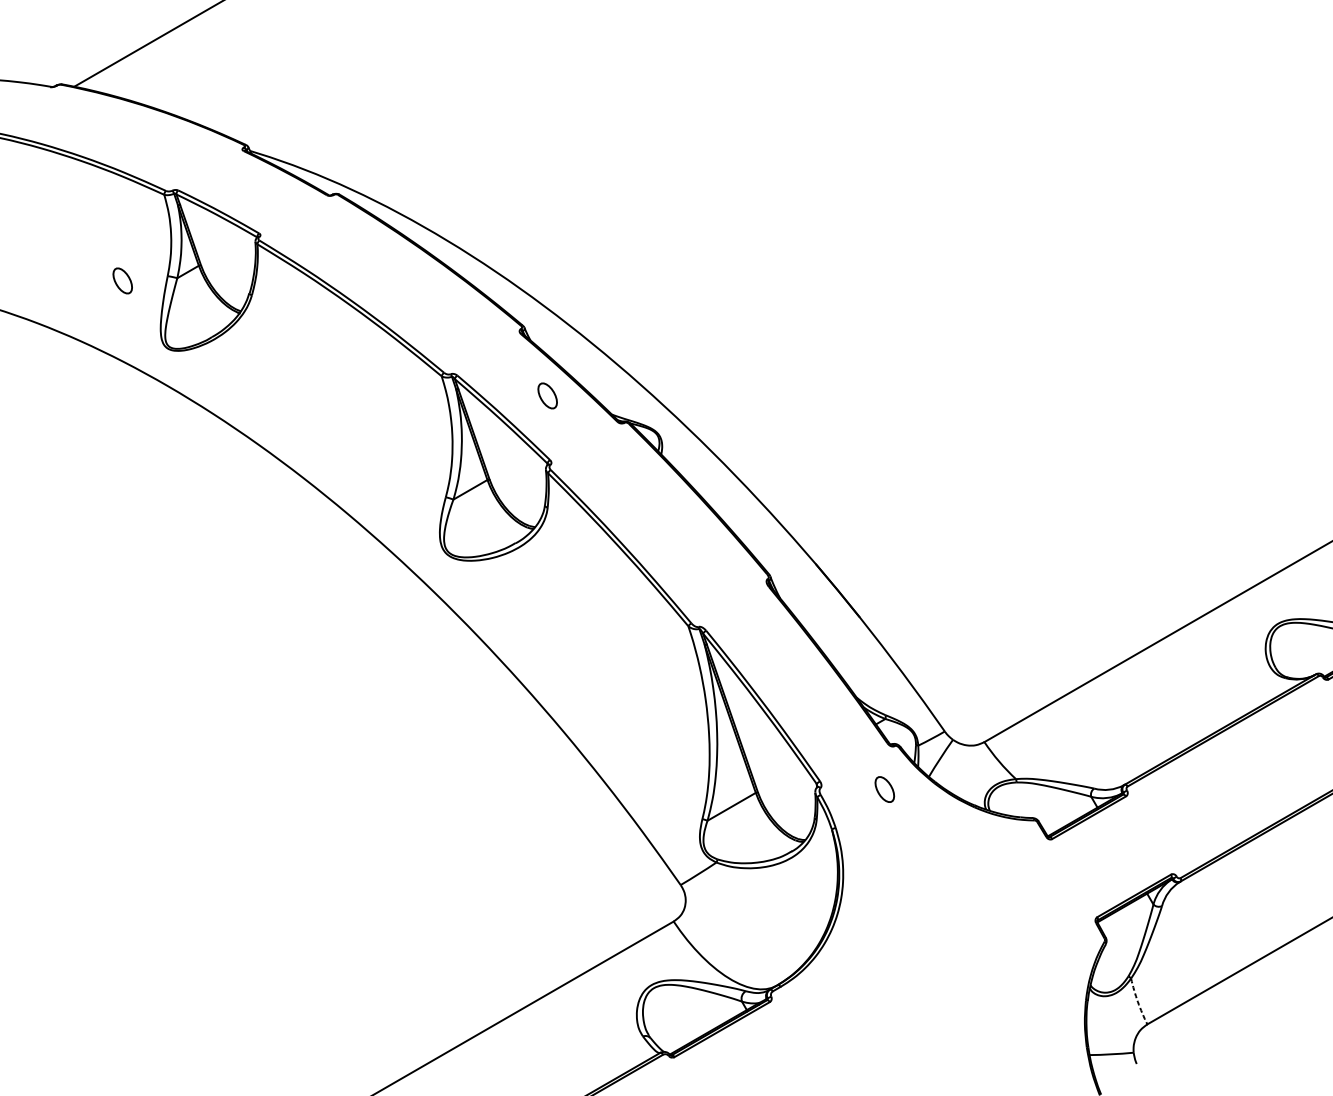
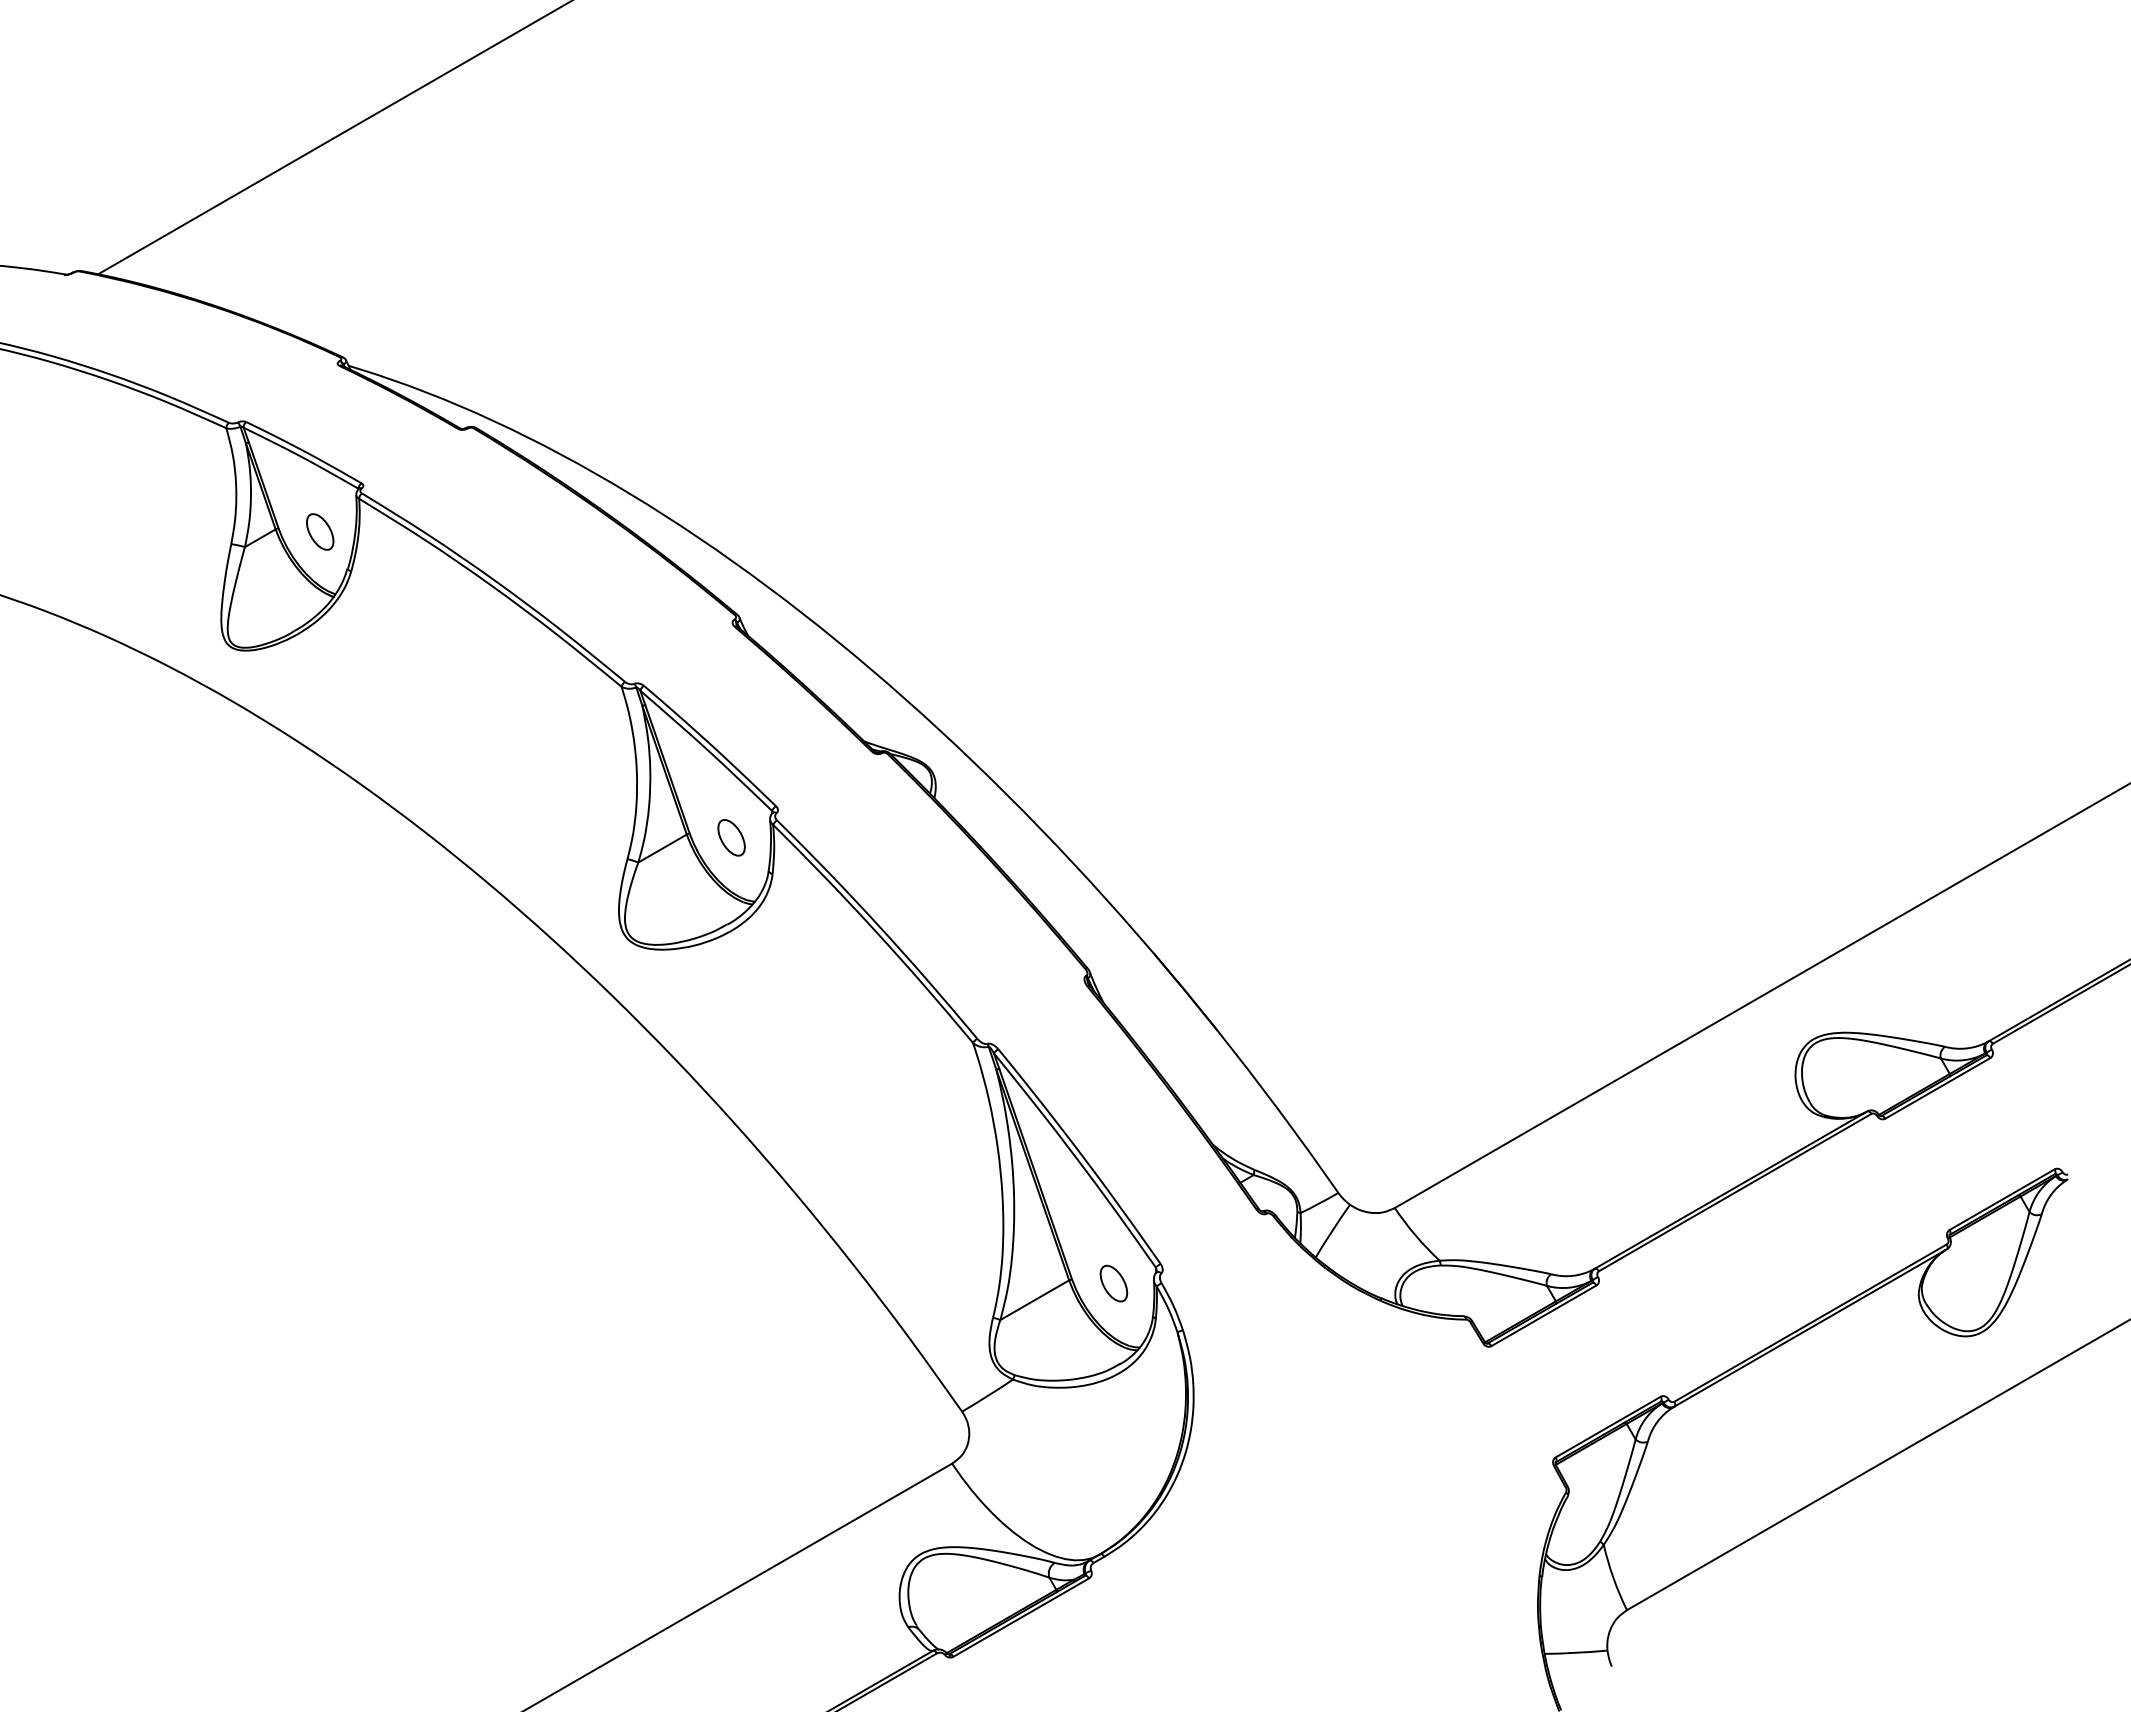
part: (122, 280) -> (320, 531), moved
part: (547, 395) -> (731, 837), moved
part: (884, 789) -> (1113, 1283), moved
arc: (1137, 1002) -> (1613, 1578), dashed -> solid

